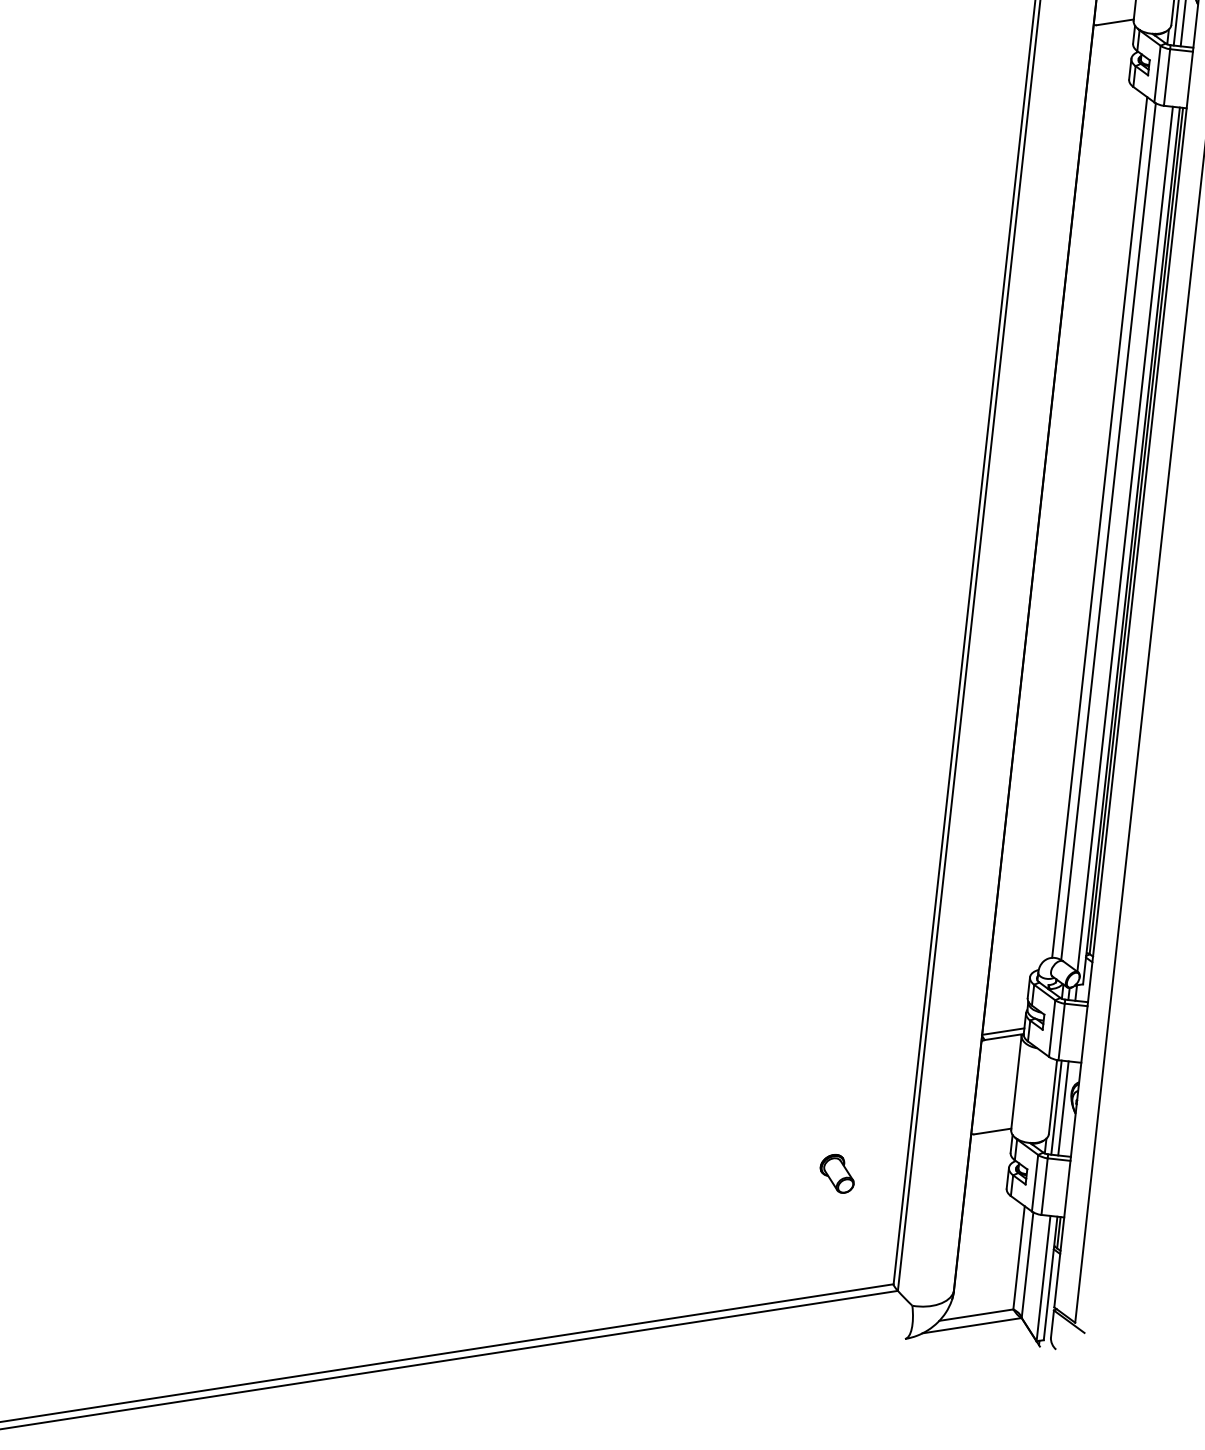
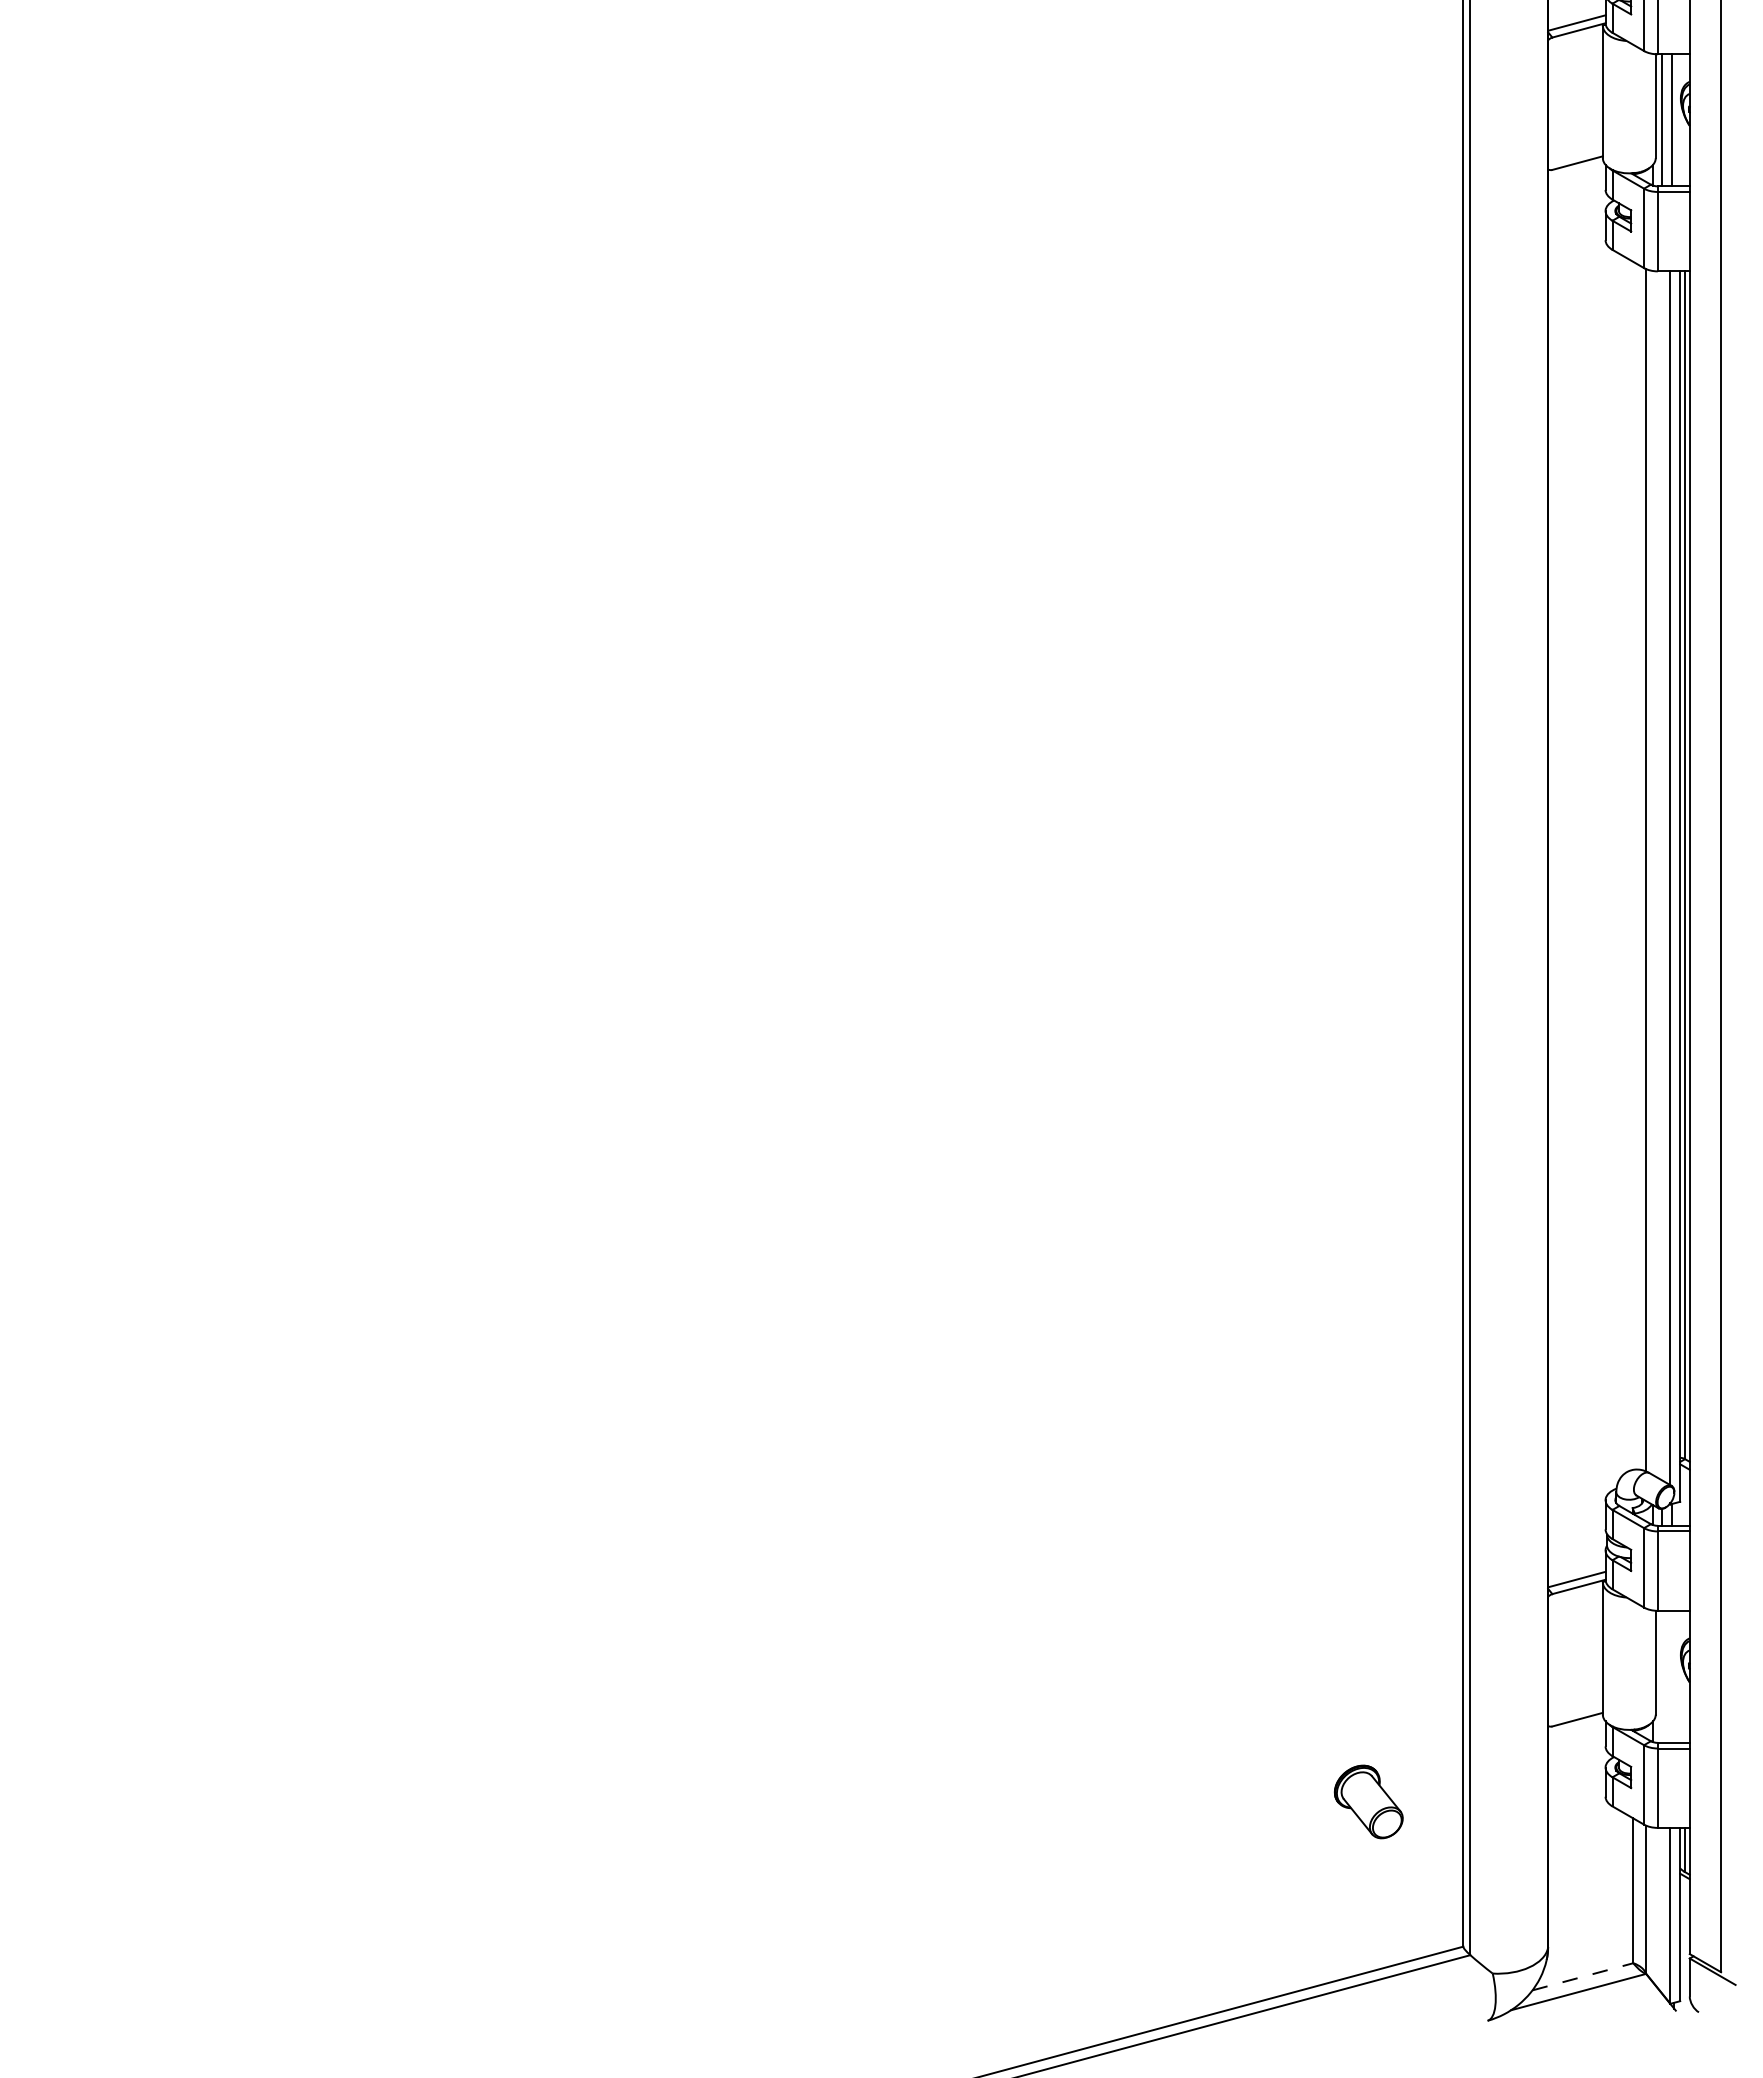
line: (1099, 527) -> (1633, 865), removed
line: (1056, 1107) -> (1662, 1676), removed
line: (1063, 1108) -> (1671, 1676), removed
part: (837, 1173) -> (1368, 1801), size x1.4
line: (976, 1314) -> (1583, 1976), solid -> dashed

